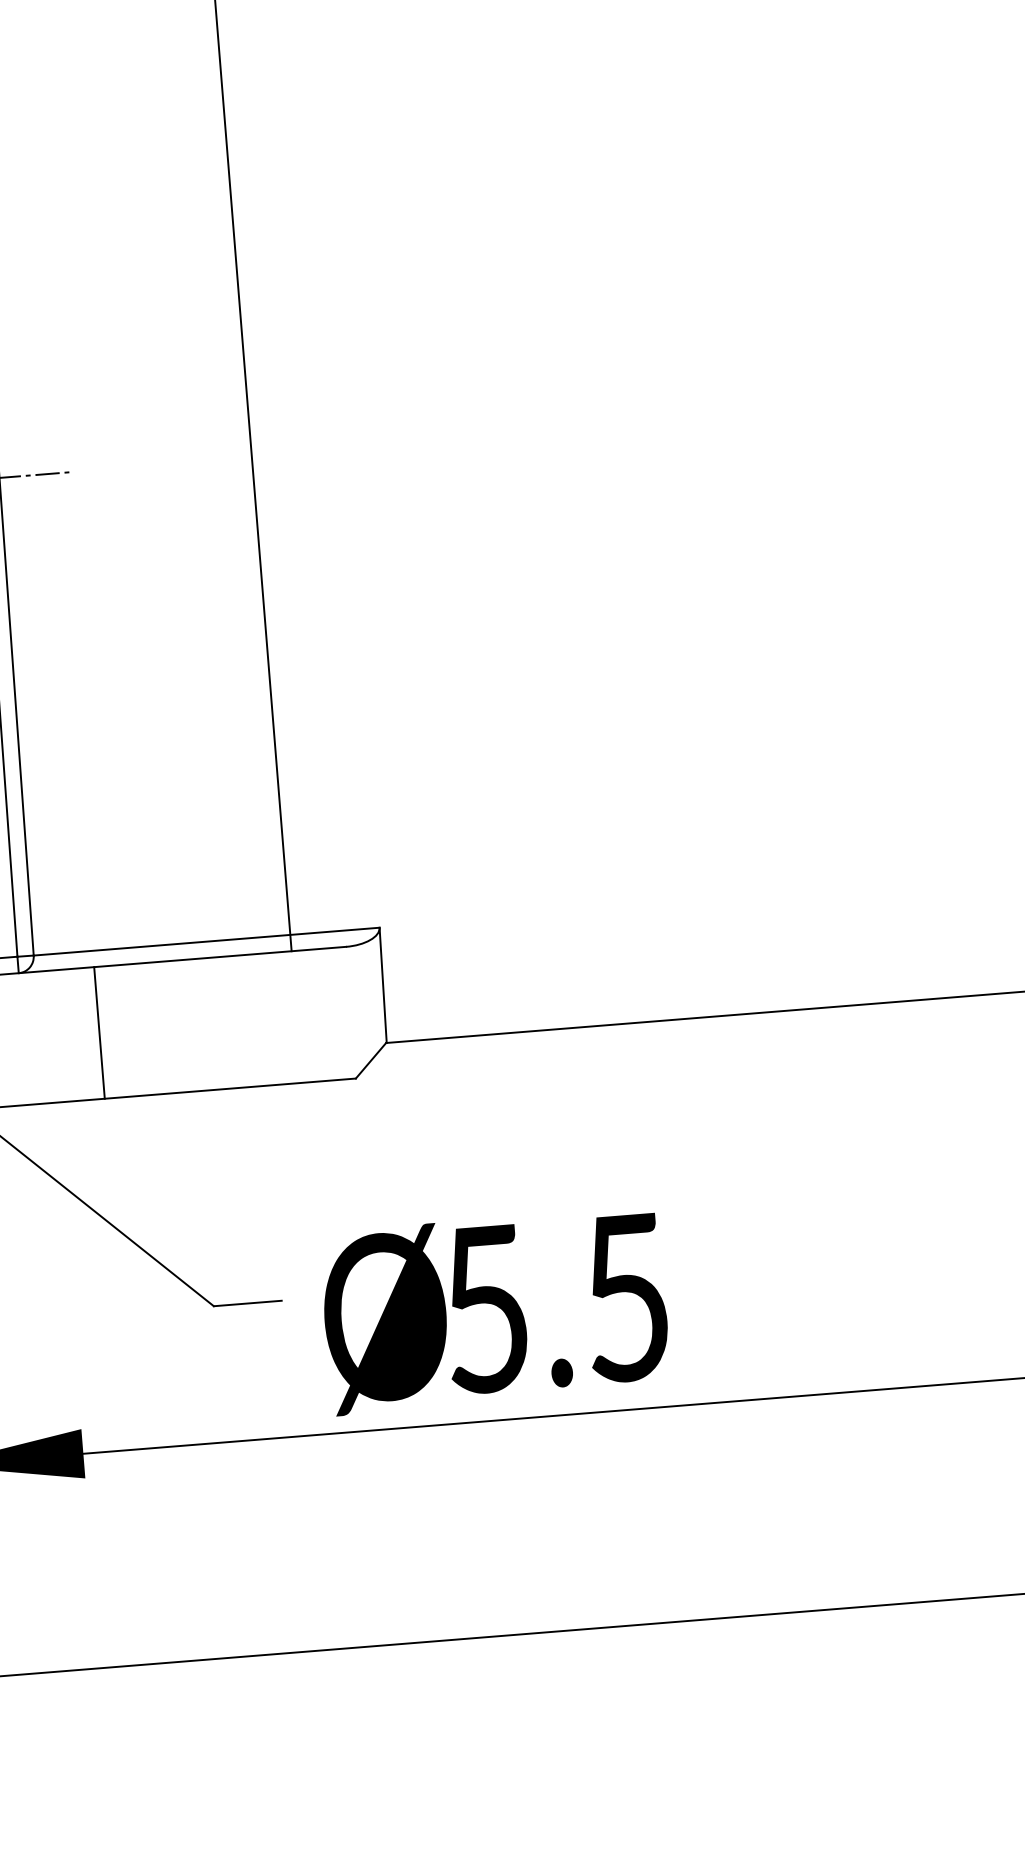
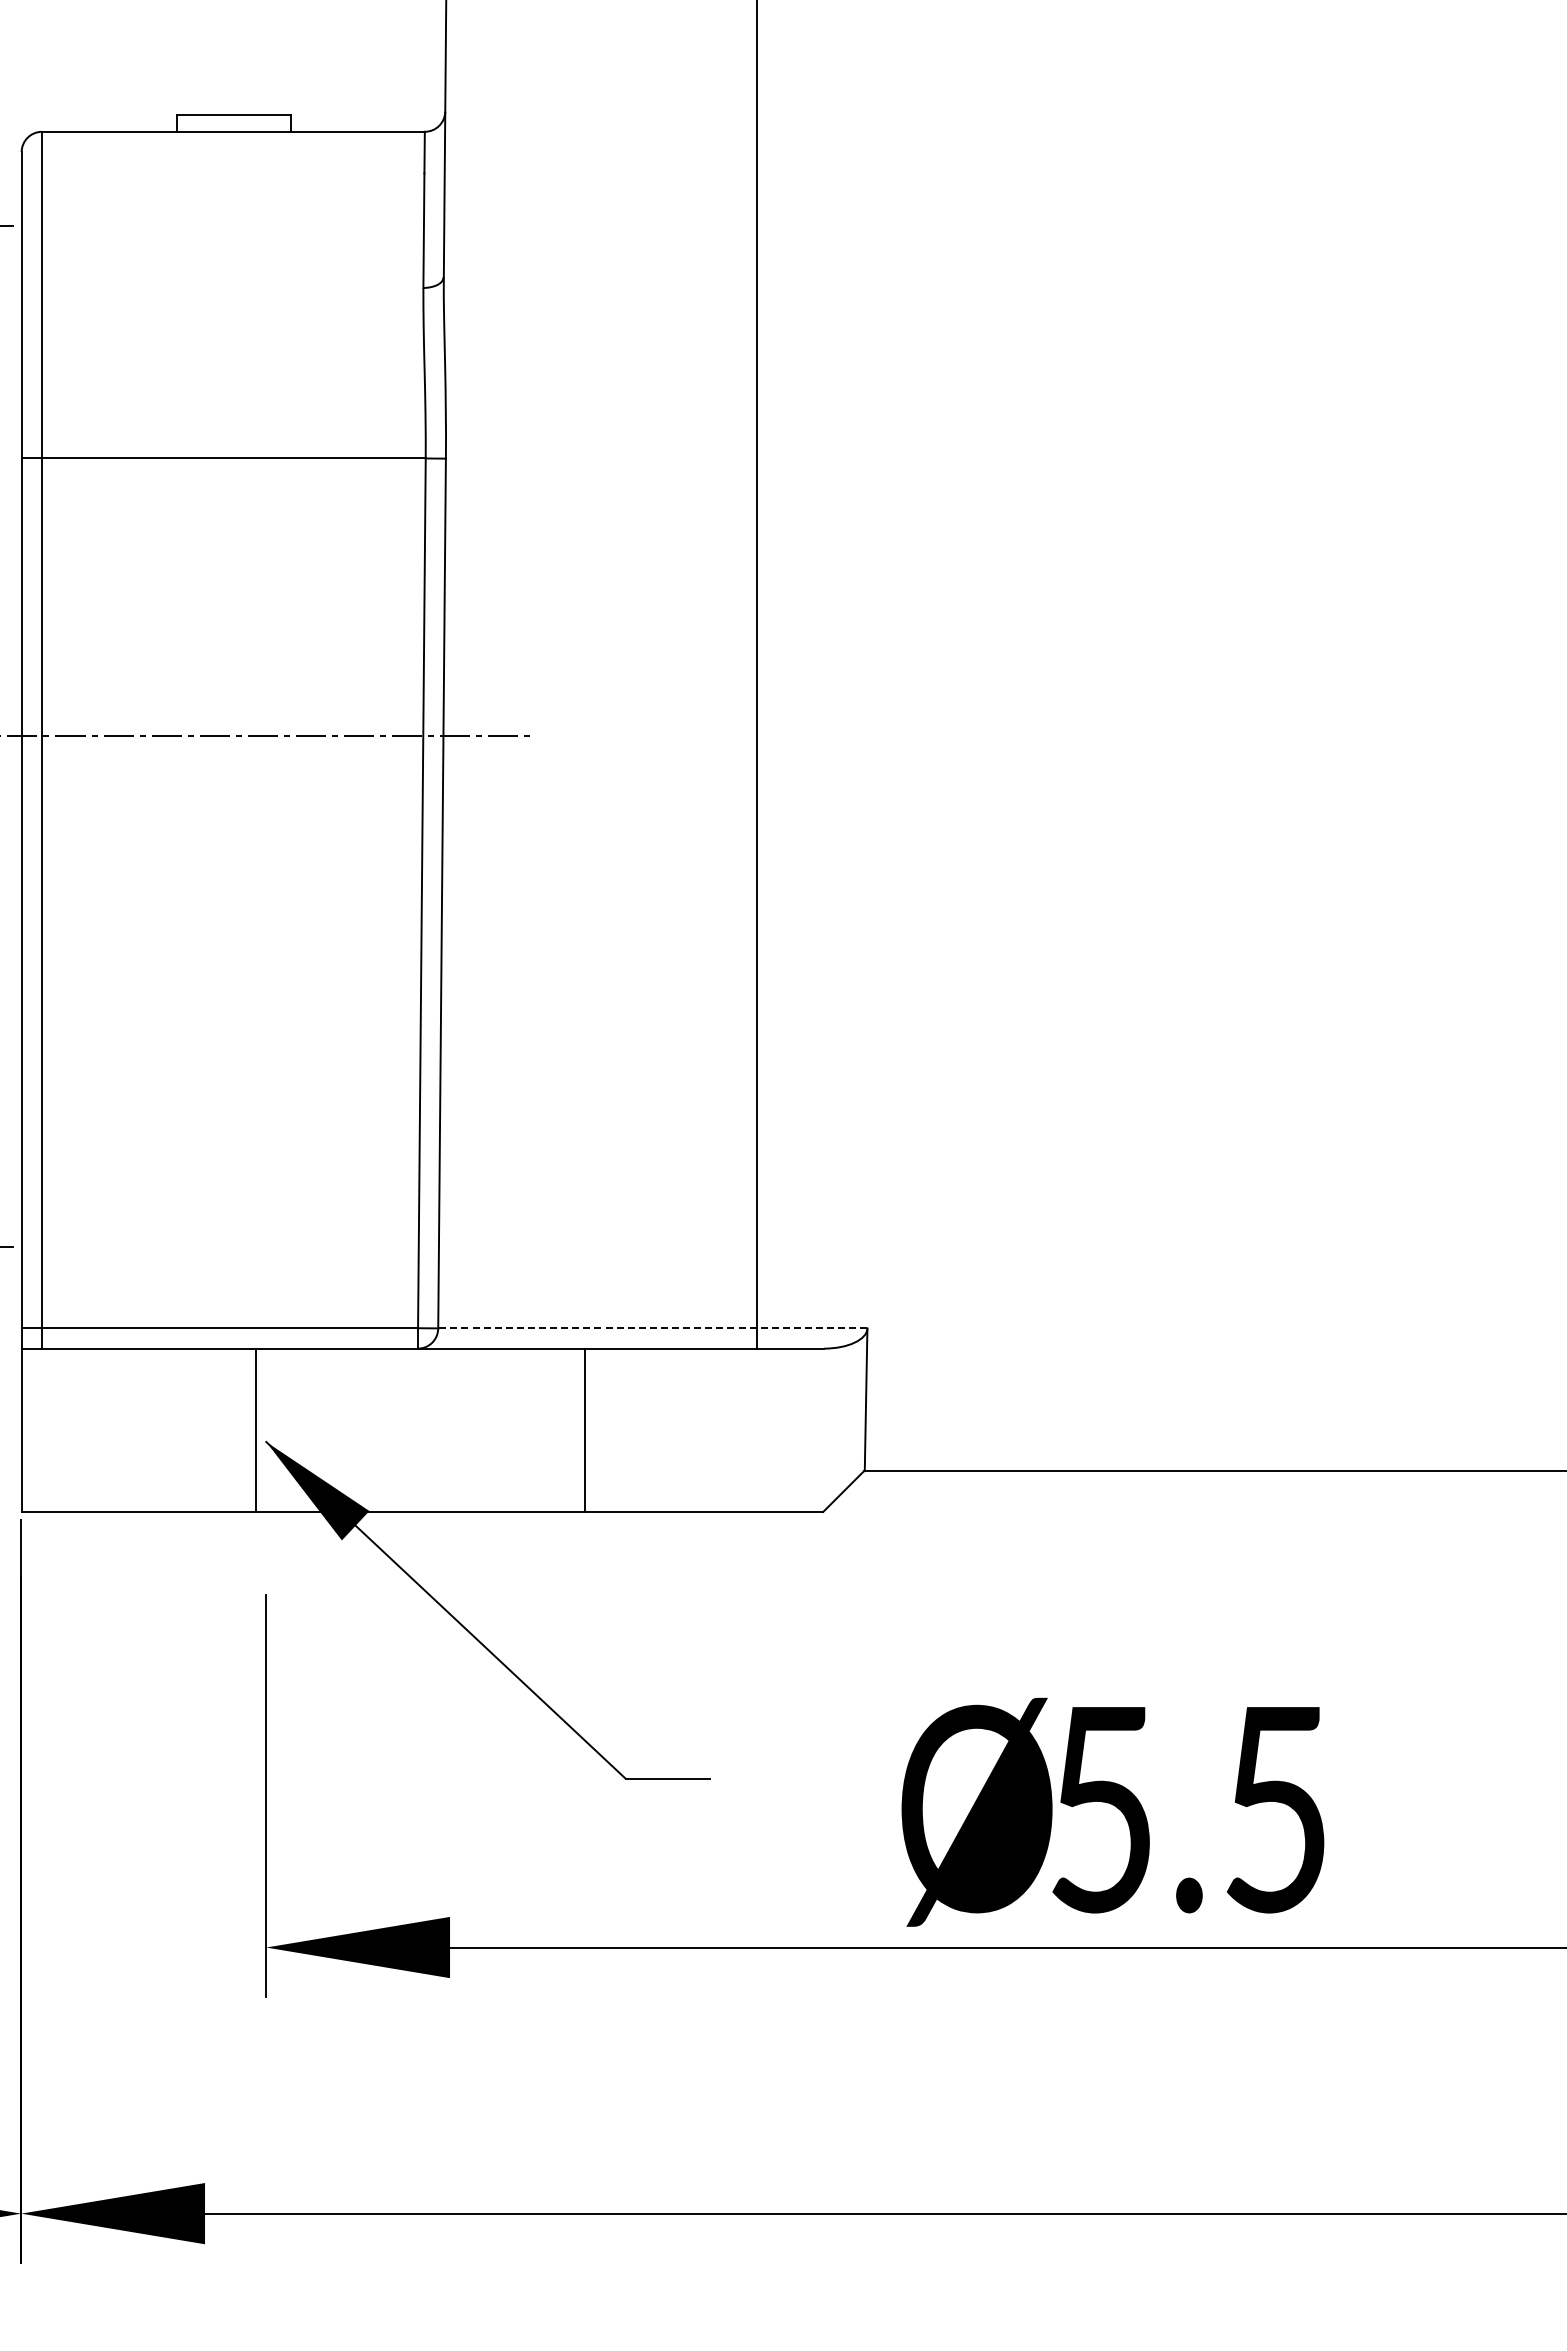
line: (206, 941) -> (652, 1328), solid -> dashed
line: (99, 1032) -> (584, 1429), moved
text: (494, 1310) -> (1112, 1811), moved

